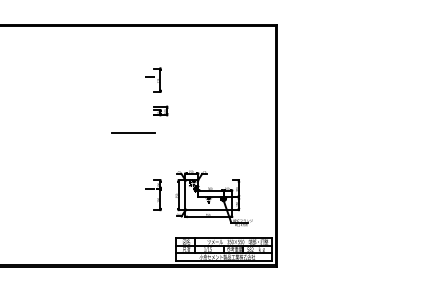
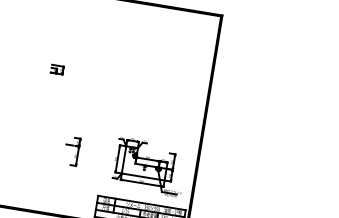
part: (153, 79) -> (101, 47), removed
part: (160, 110) -> (57, 69), moved
line: (132, 133) -> (73, 93), removed
part: (153, 195) -> (71, 151), moved
part: (213, 198) -> (149, 167), moved

